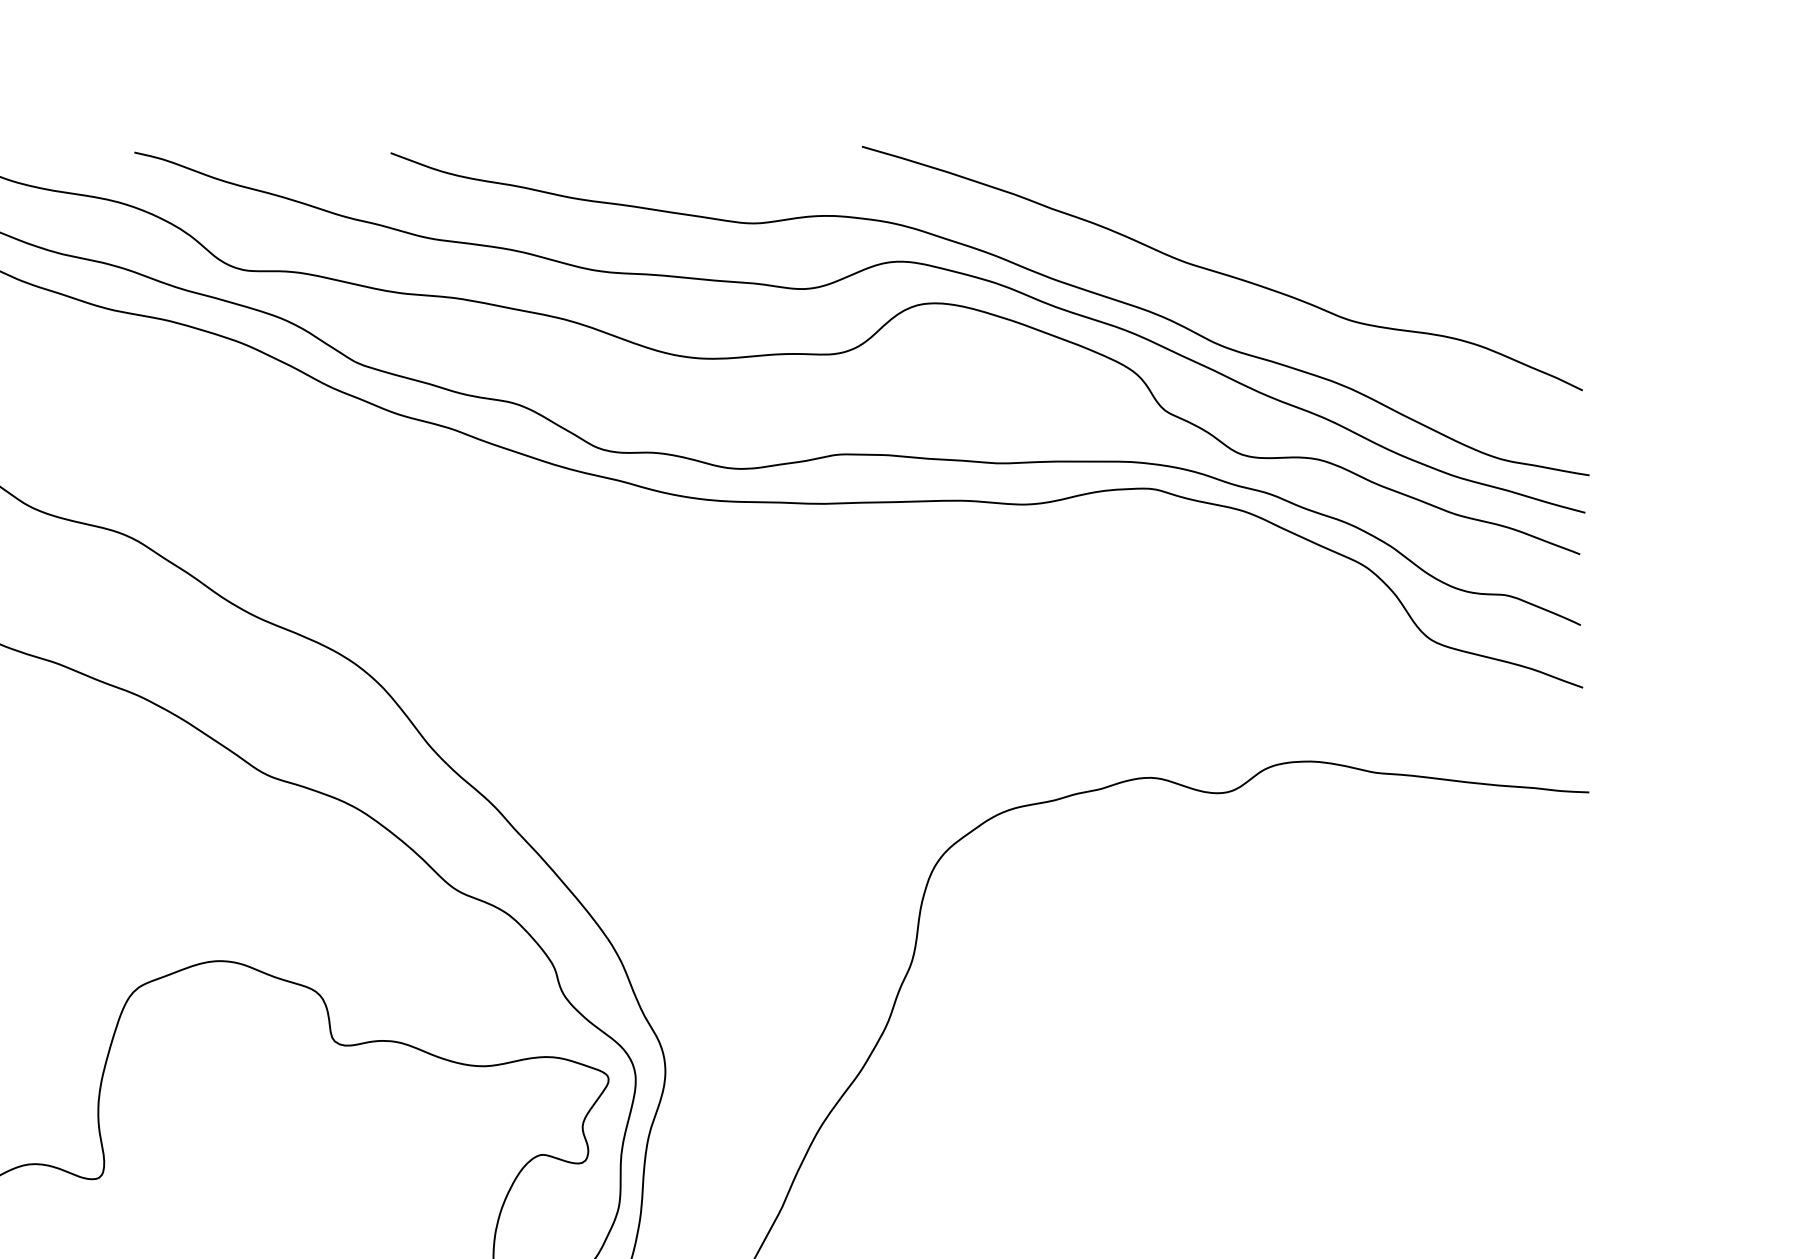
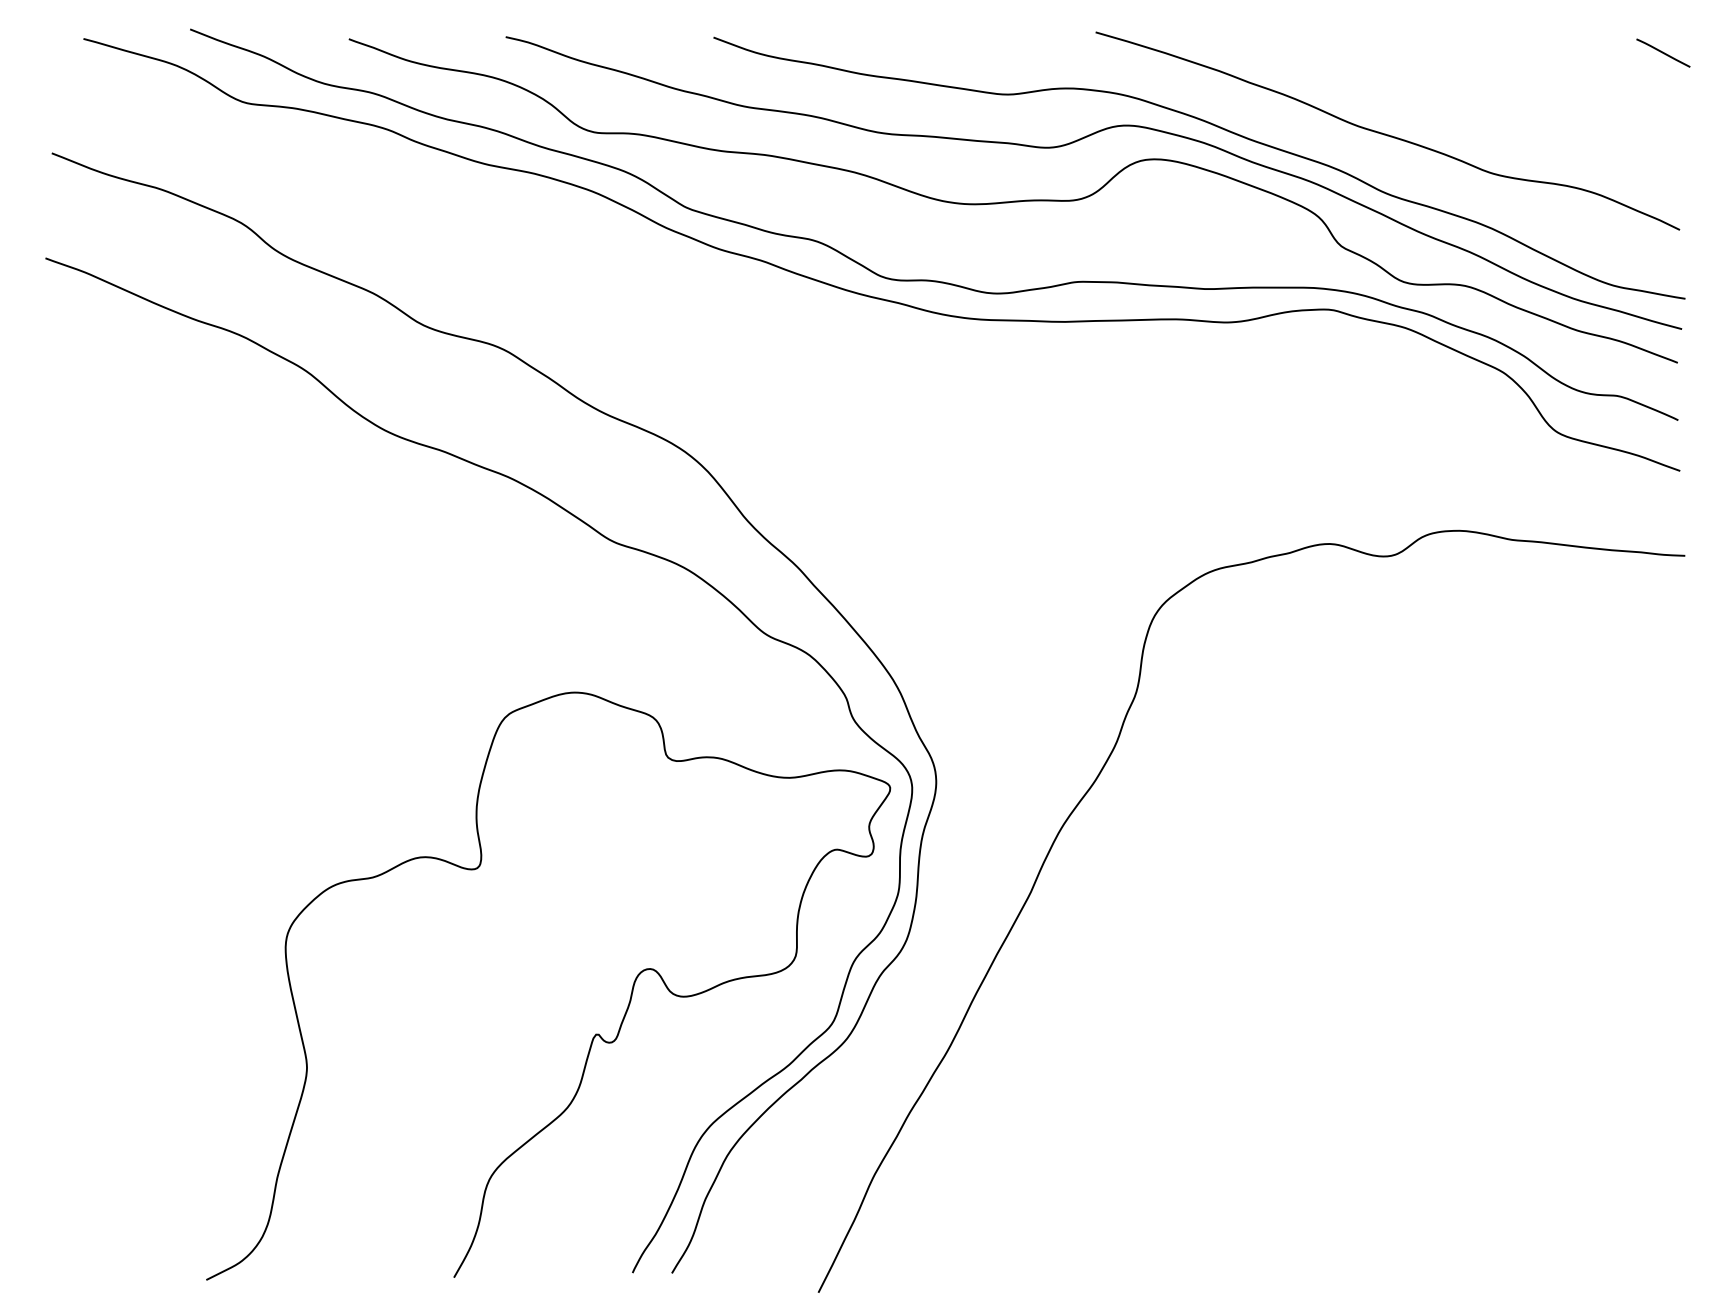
line: (1562, 171) -> (1663, 52), added

